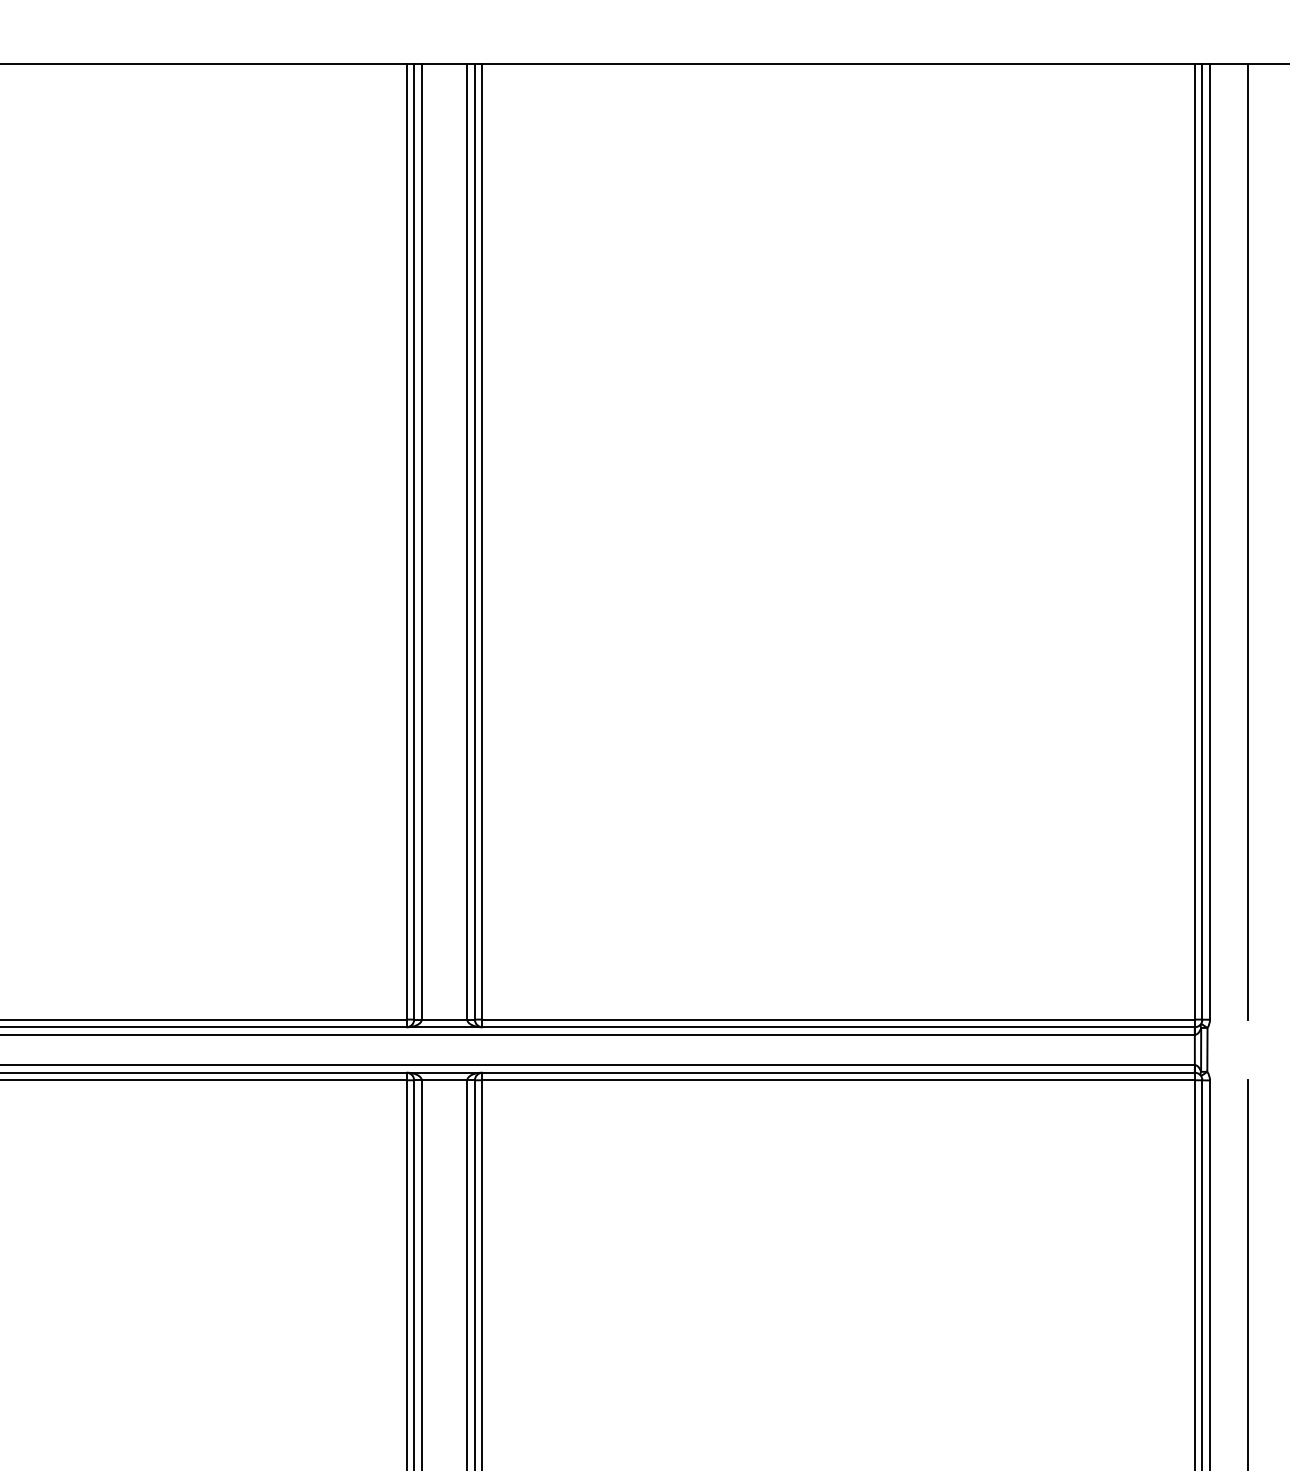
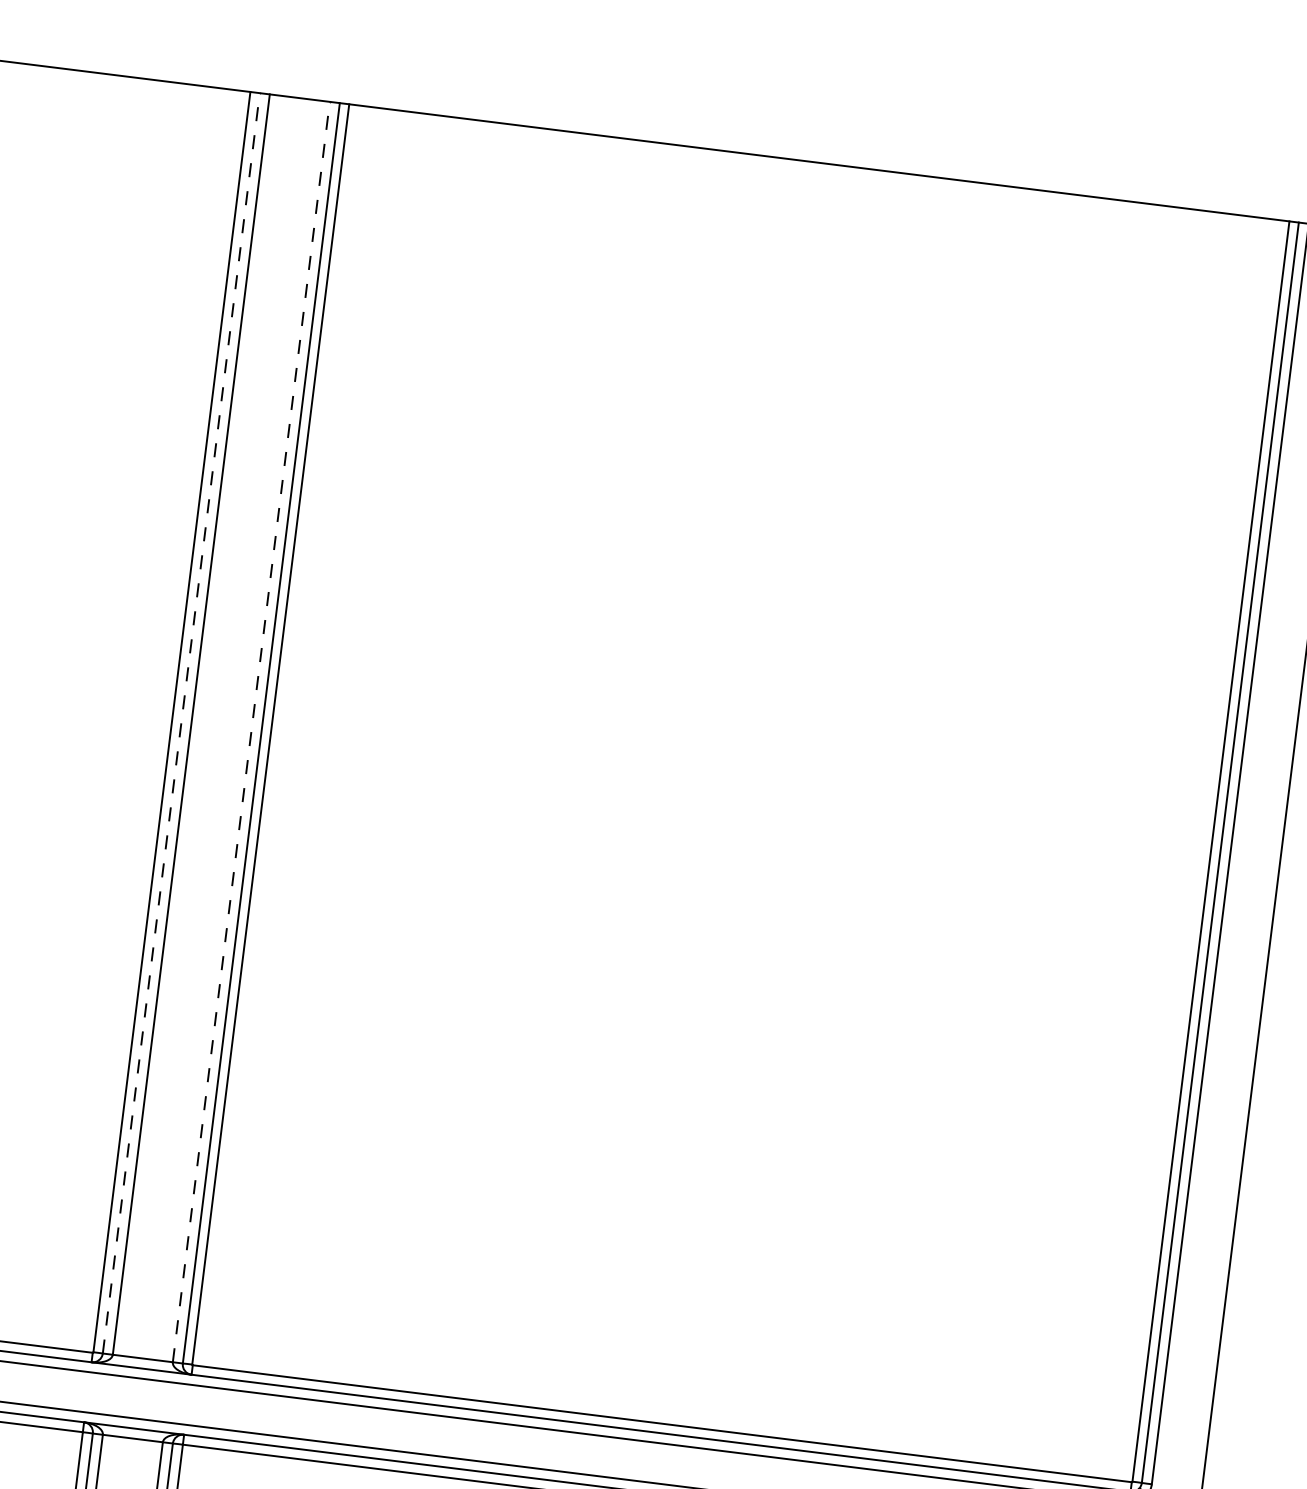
line: (414, 541) -> (181, 723), solid -> dashed
line: (467, 541) -> (251, 731), solid -> dashed

